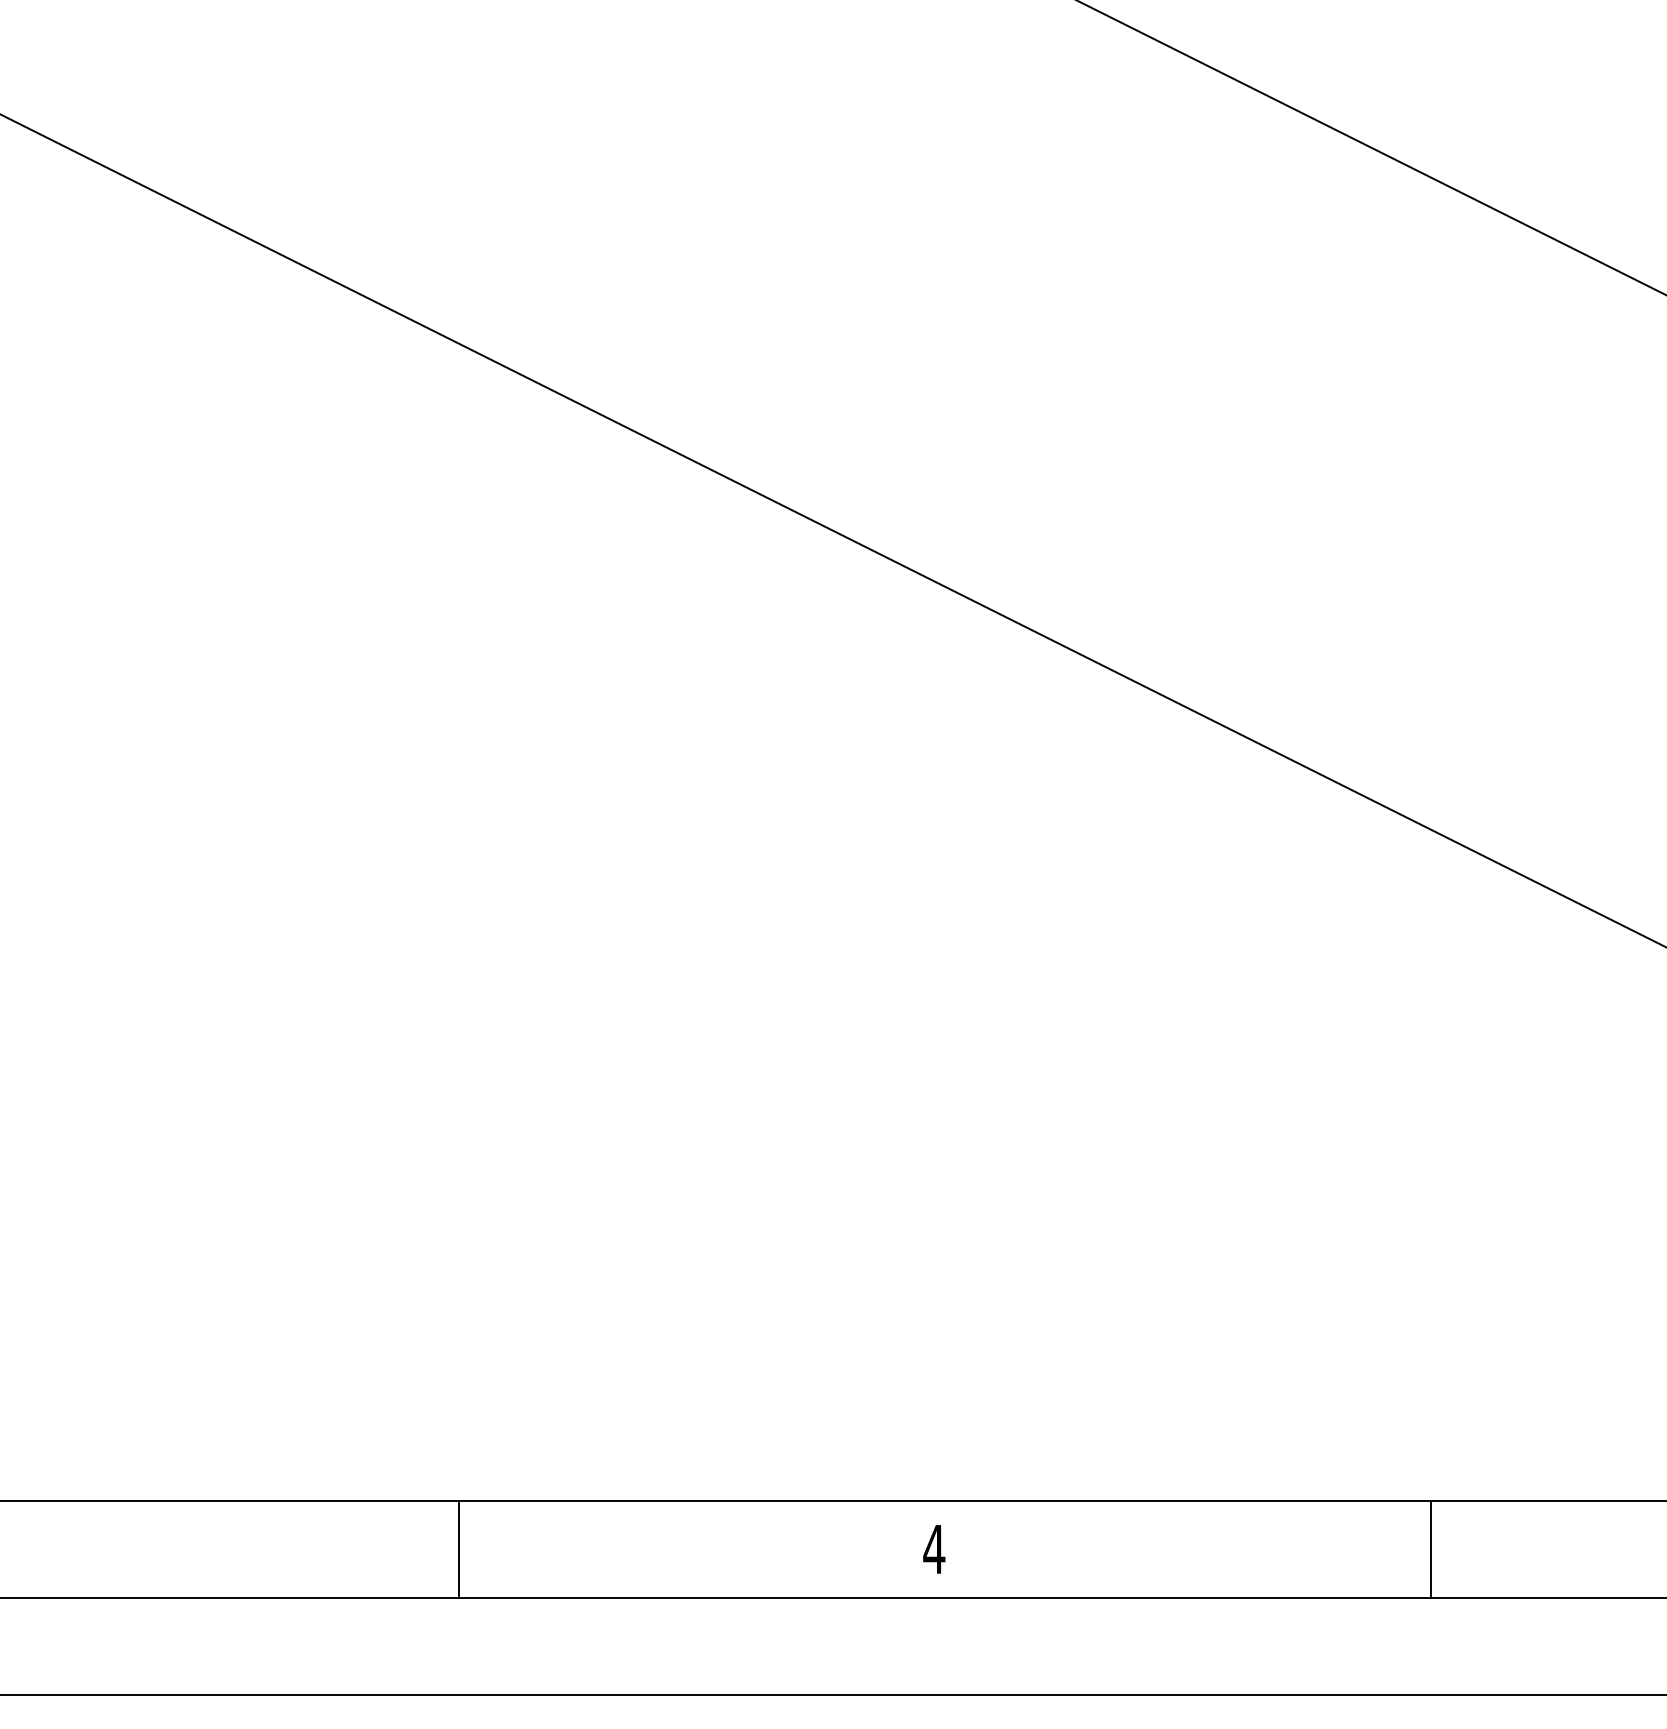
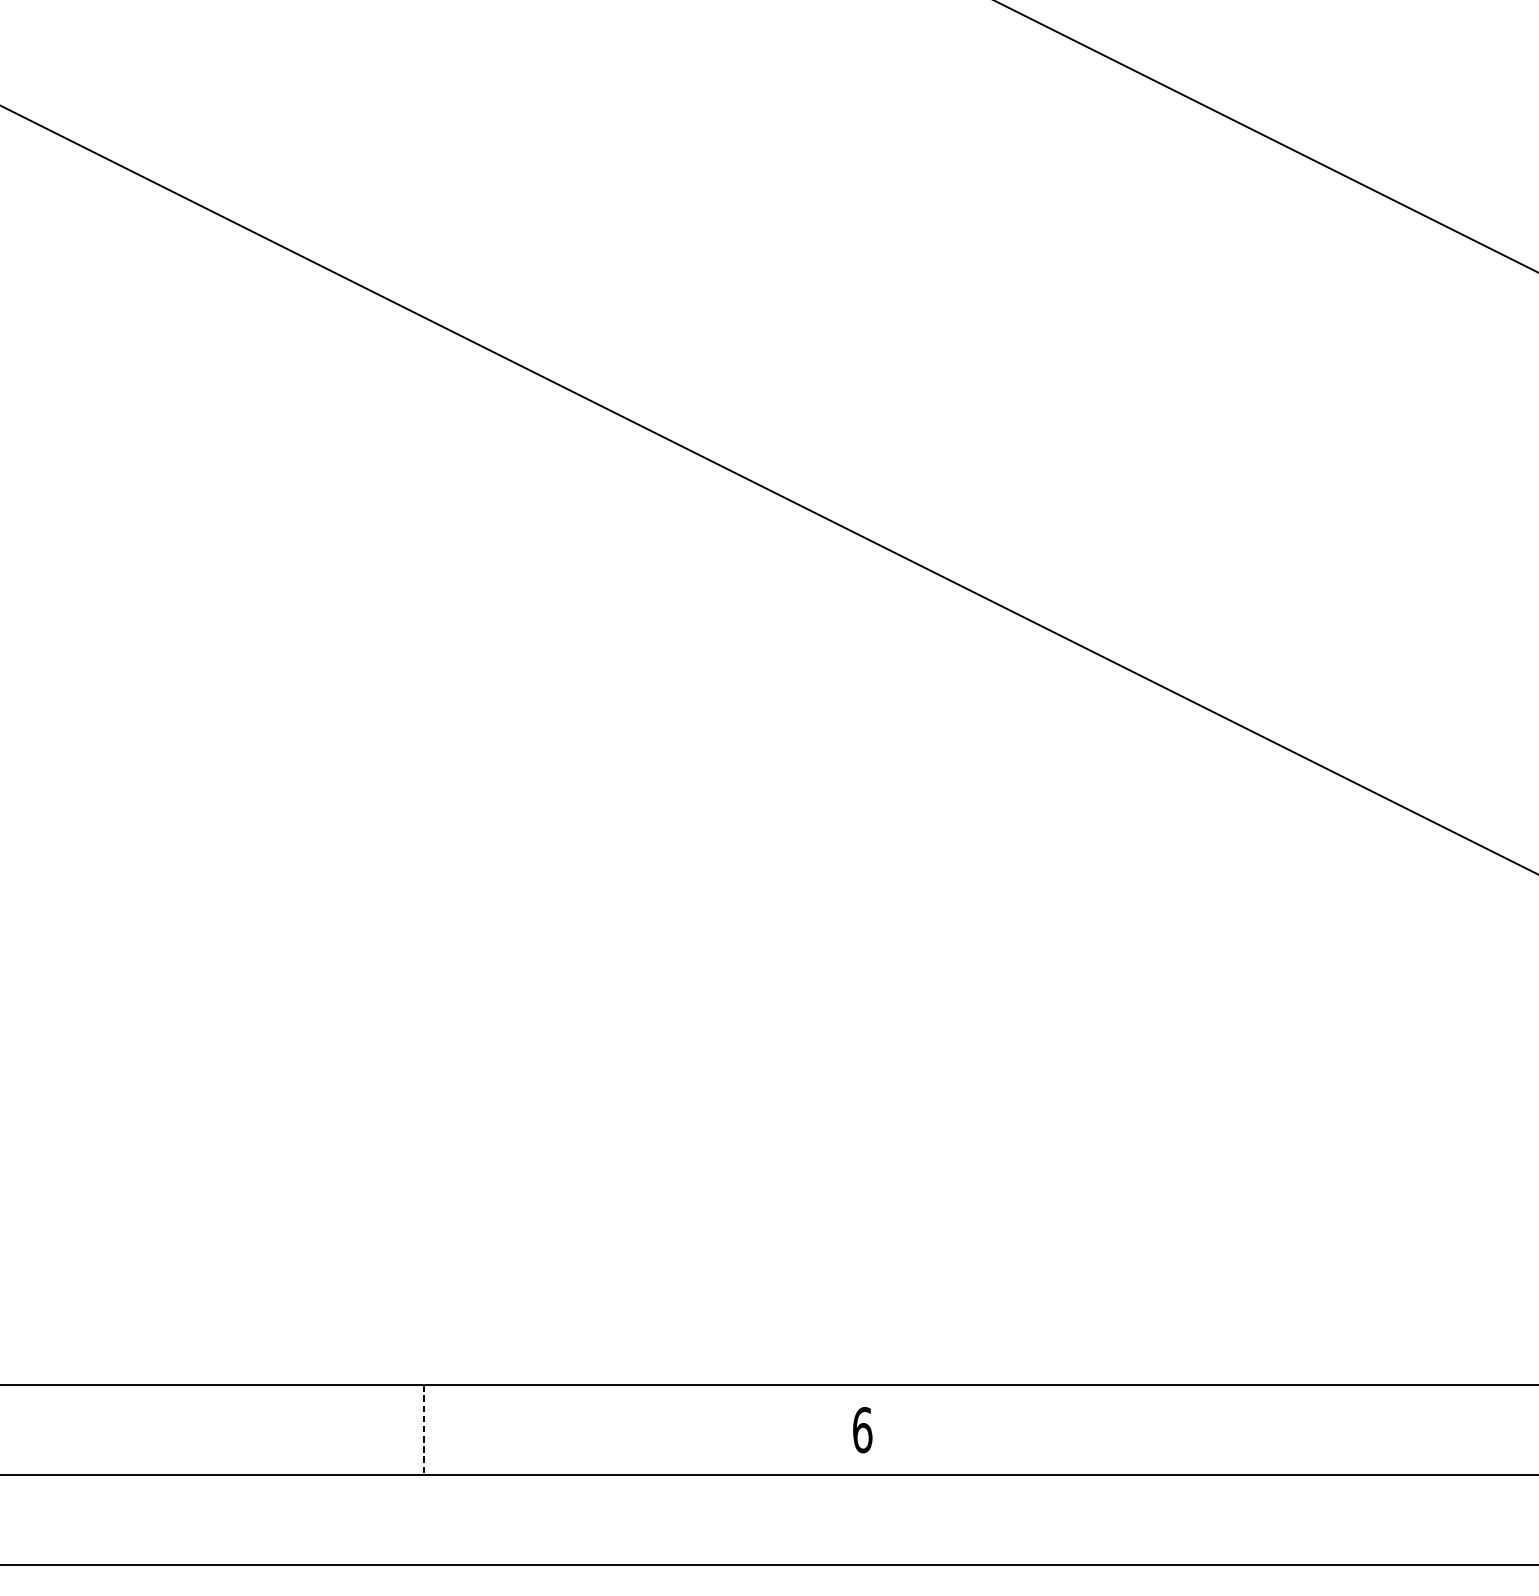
line: (458, 1549) -> (423, 1430), solid -> dashed
text: (934, 1549) -> (862, 1430), 4 -> 6
line: (1430, 1549) -> (1320, 1430), removed

